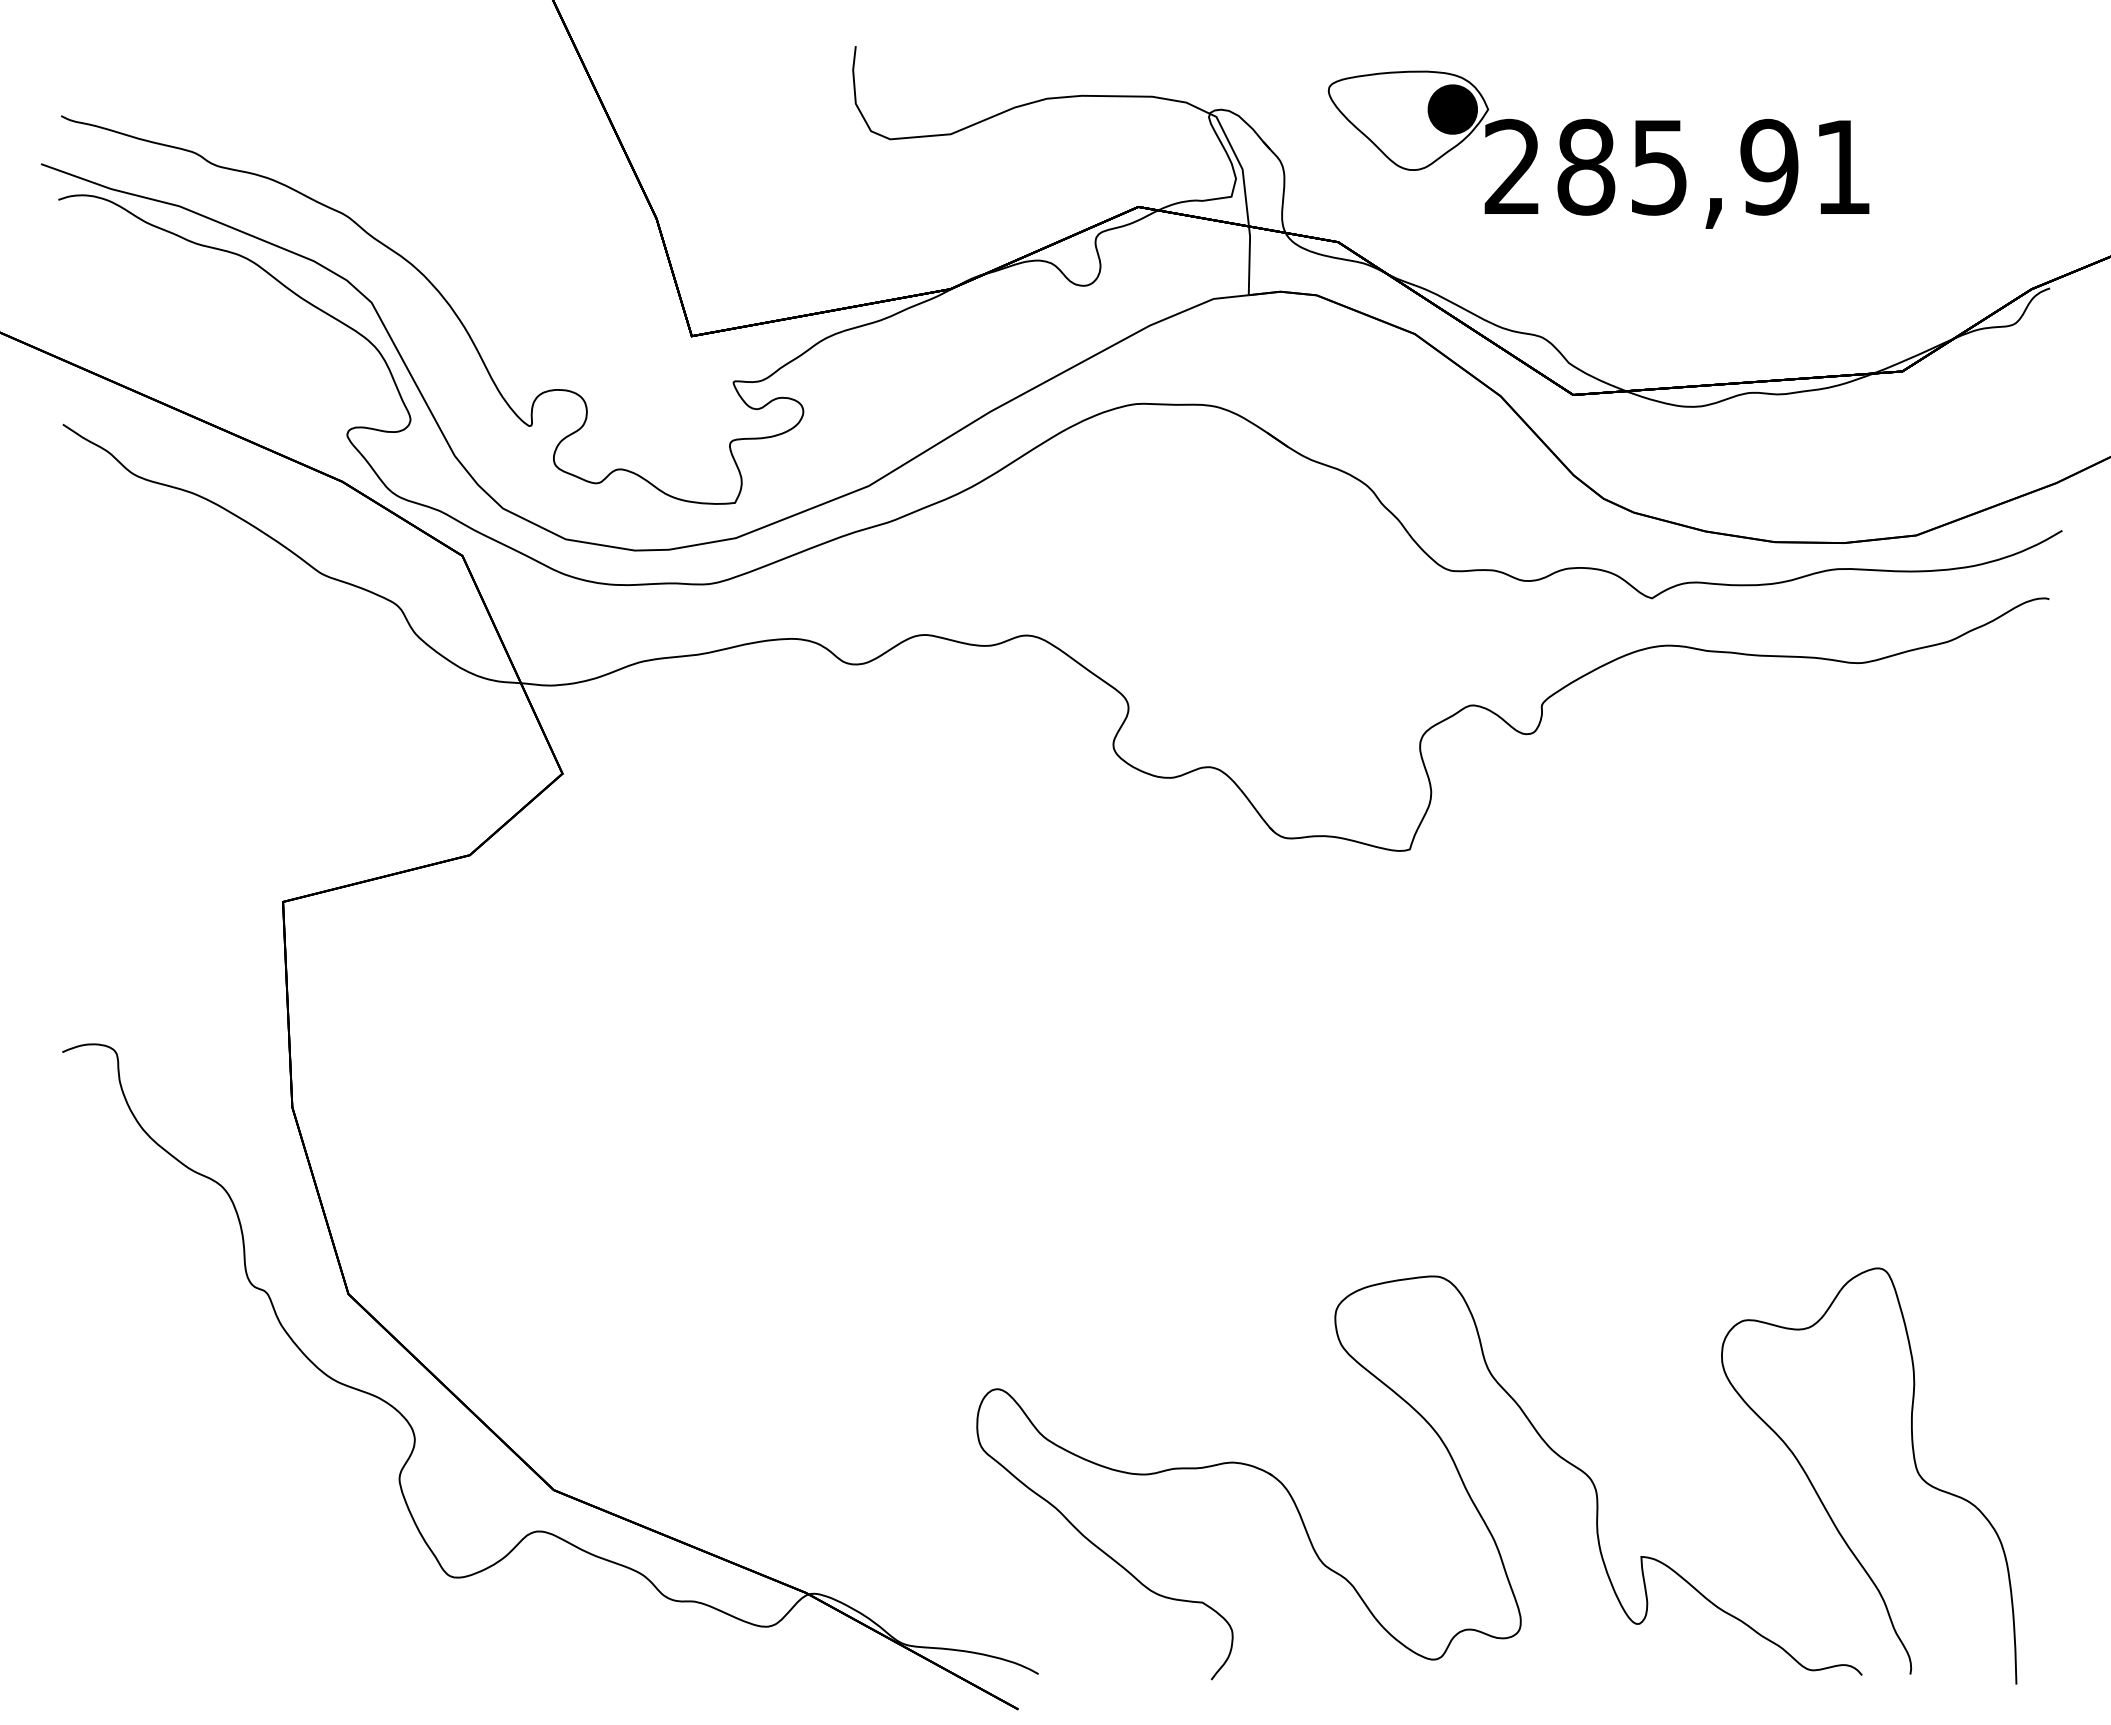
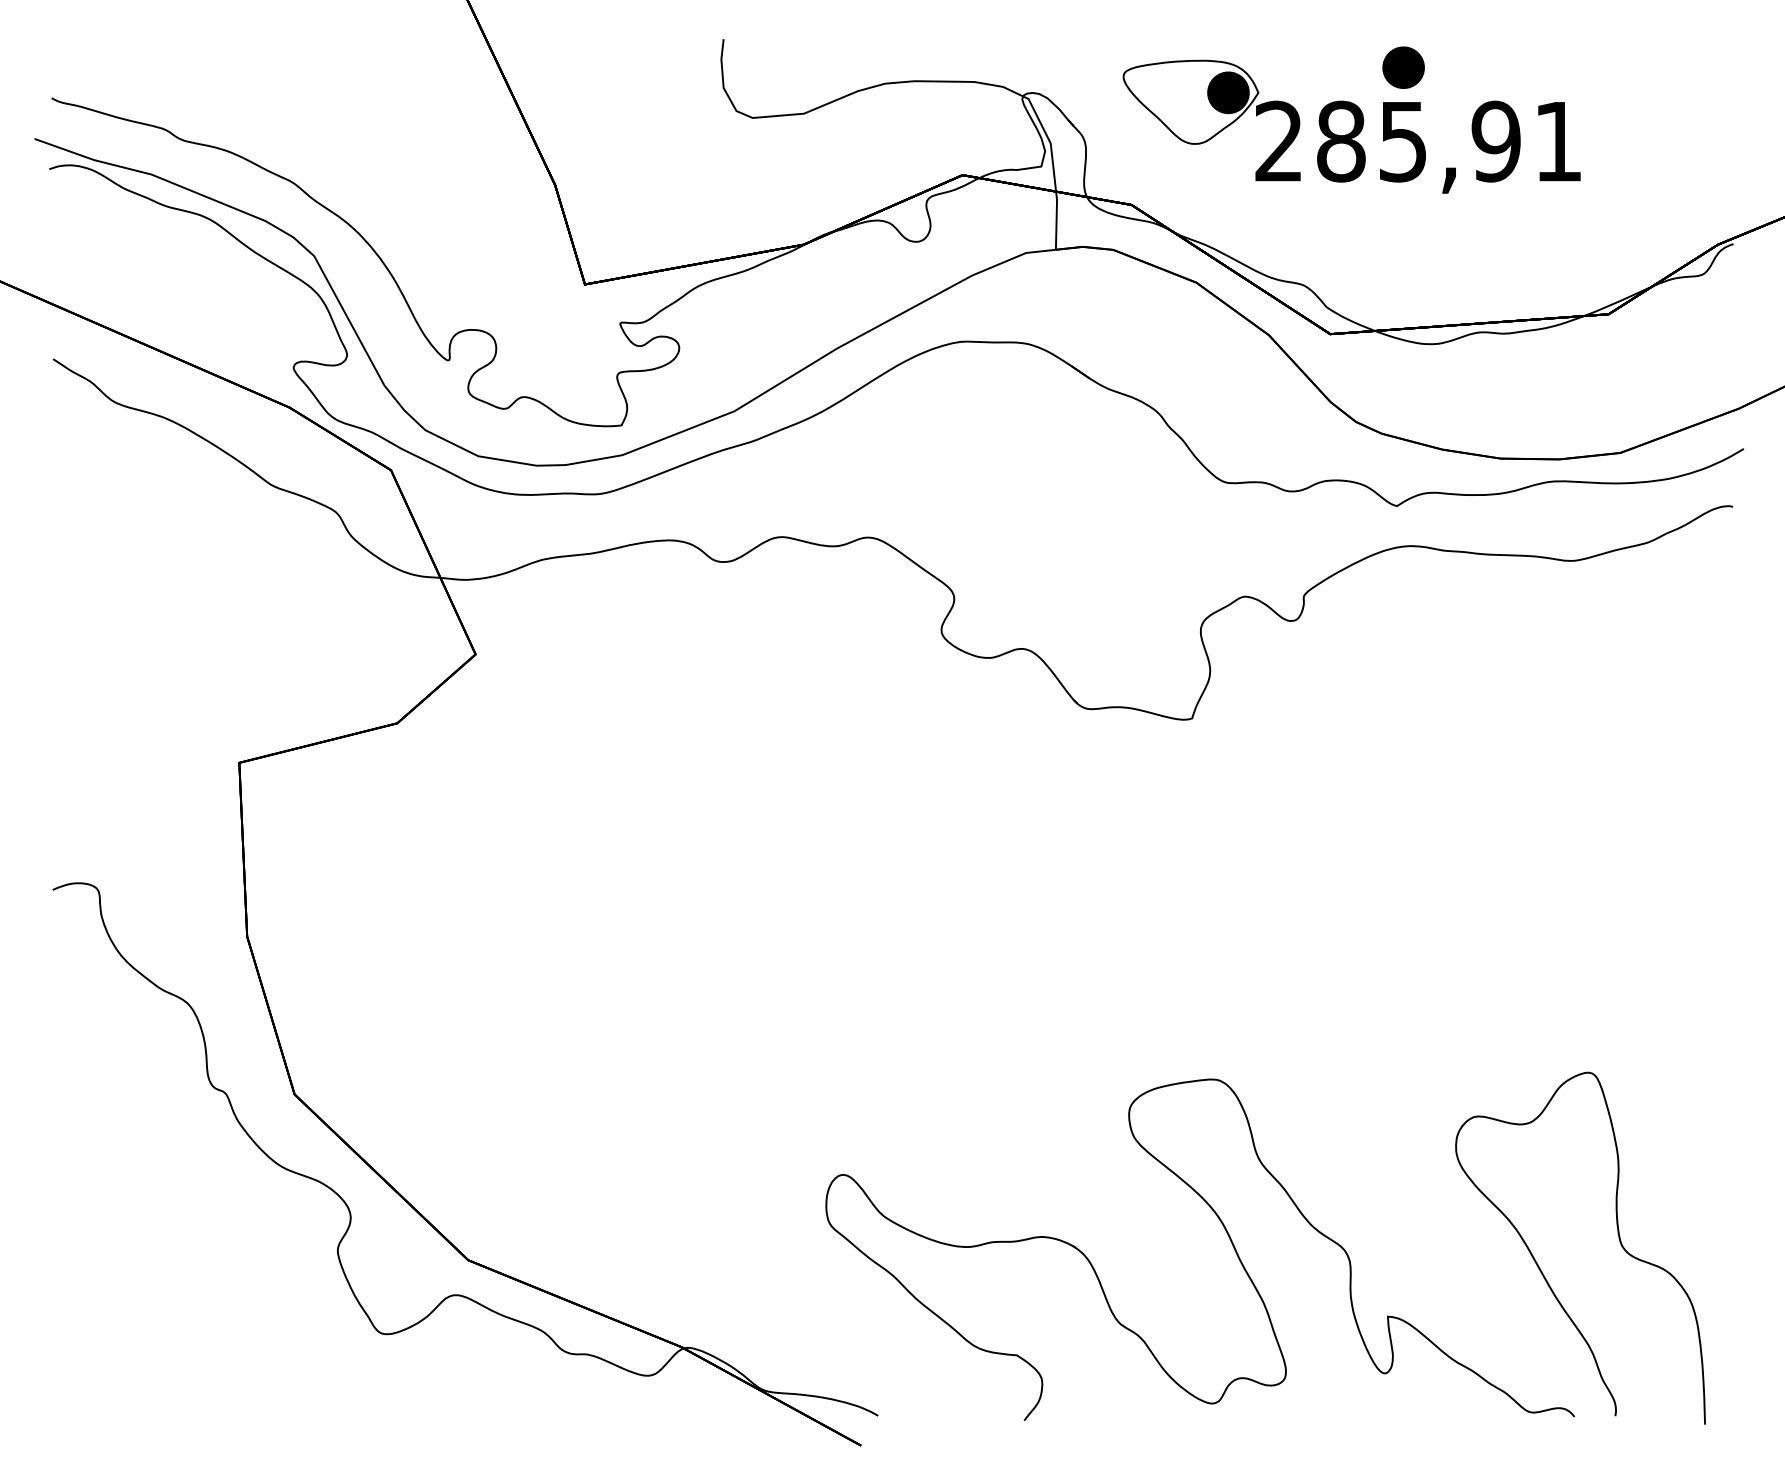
part: (1659, 79) -> (1403, 67), added

